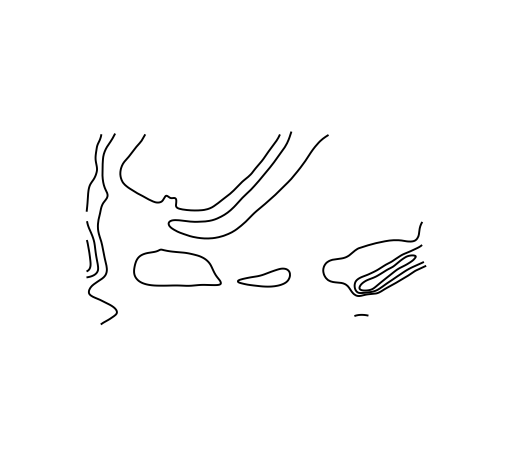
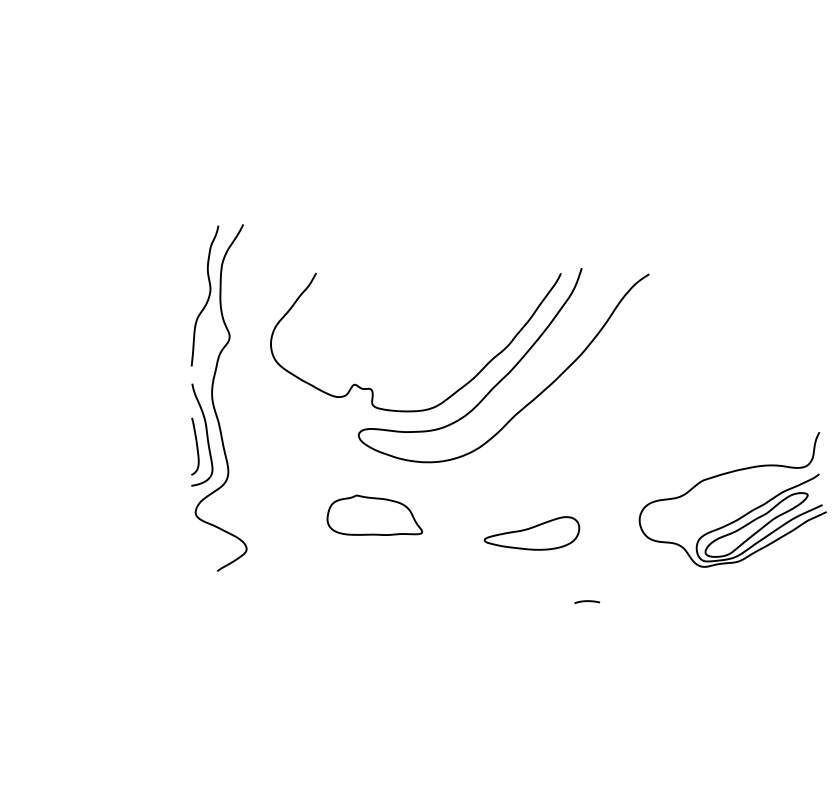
part: (101, 228) -> (218, 396), moved
part: (177, 267) -> (374, 515), size x0.6
line: (361, 315) -> (587, 602), moved

